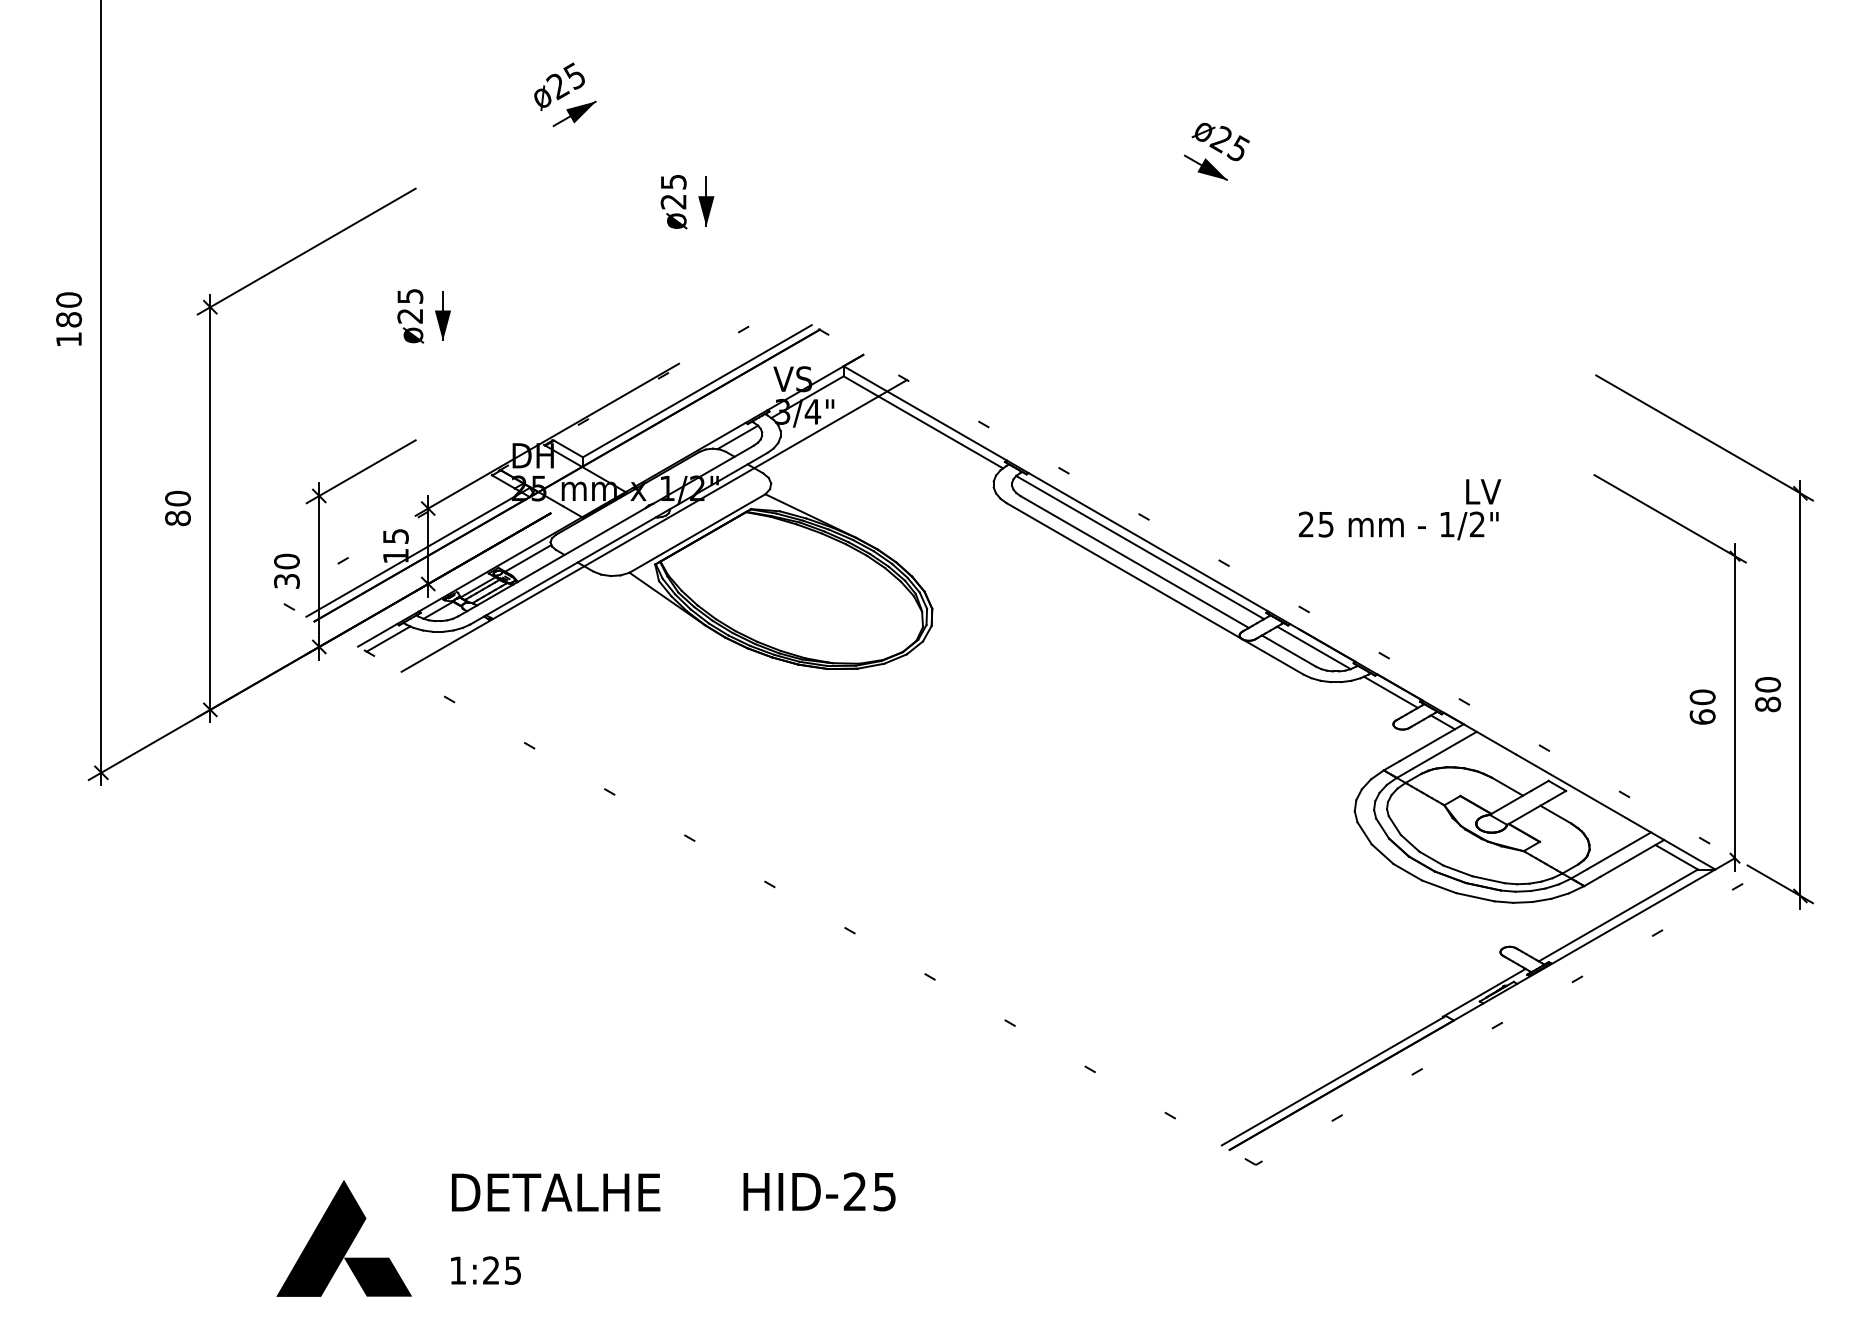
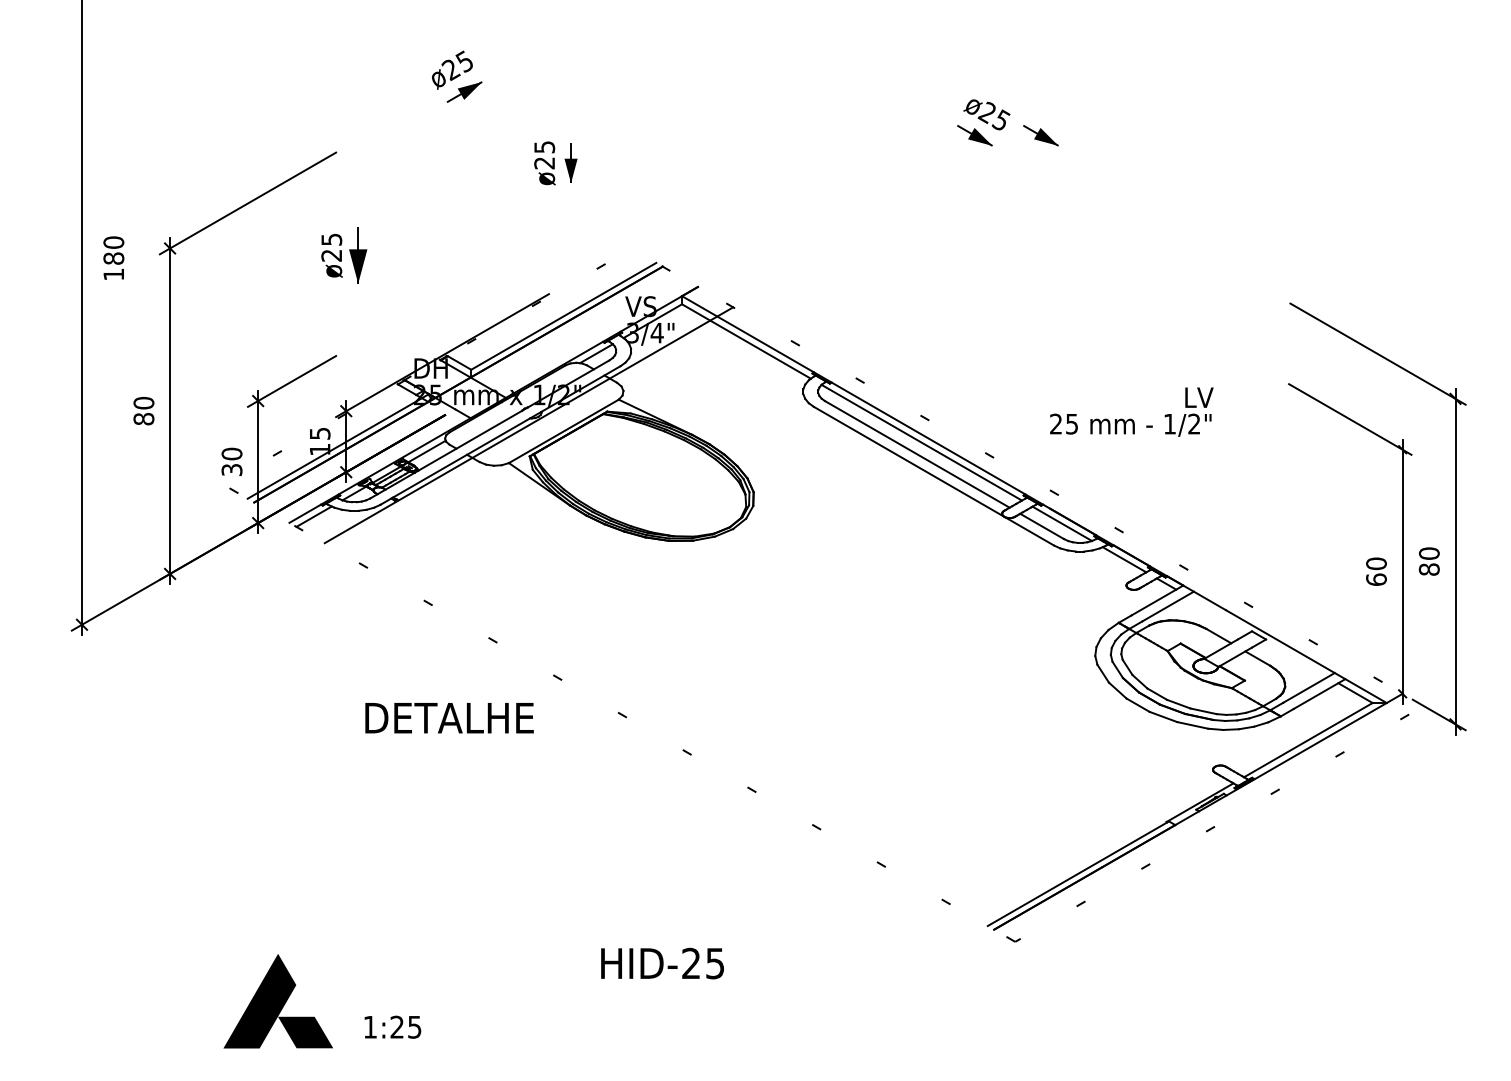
part: (1287, 167) -> (1040, 135), added
part: (442, 315) -> (357, 255), size x1.4
text: (68, 318) -> (113, 257), moved
text: (555, 1192) -> (449, 718), moved

